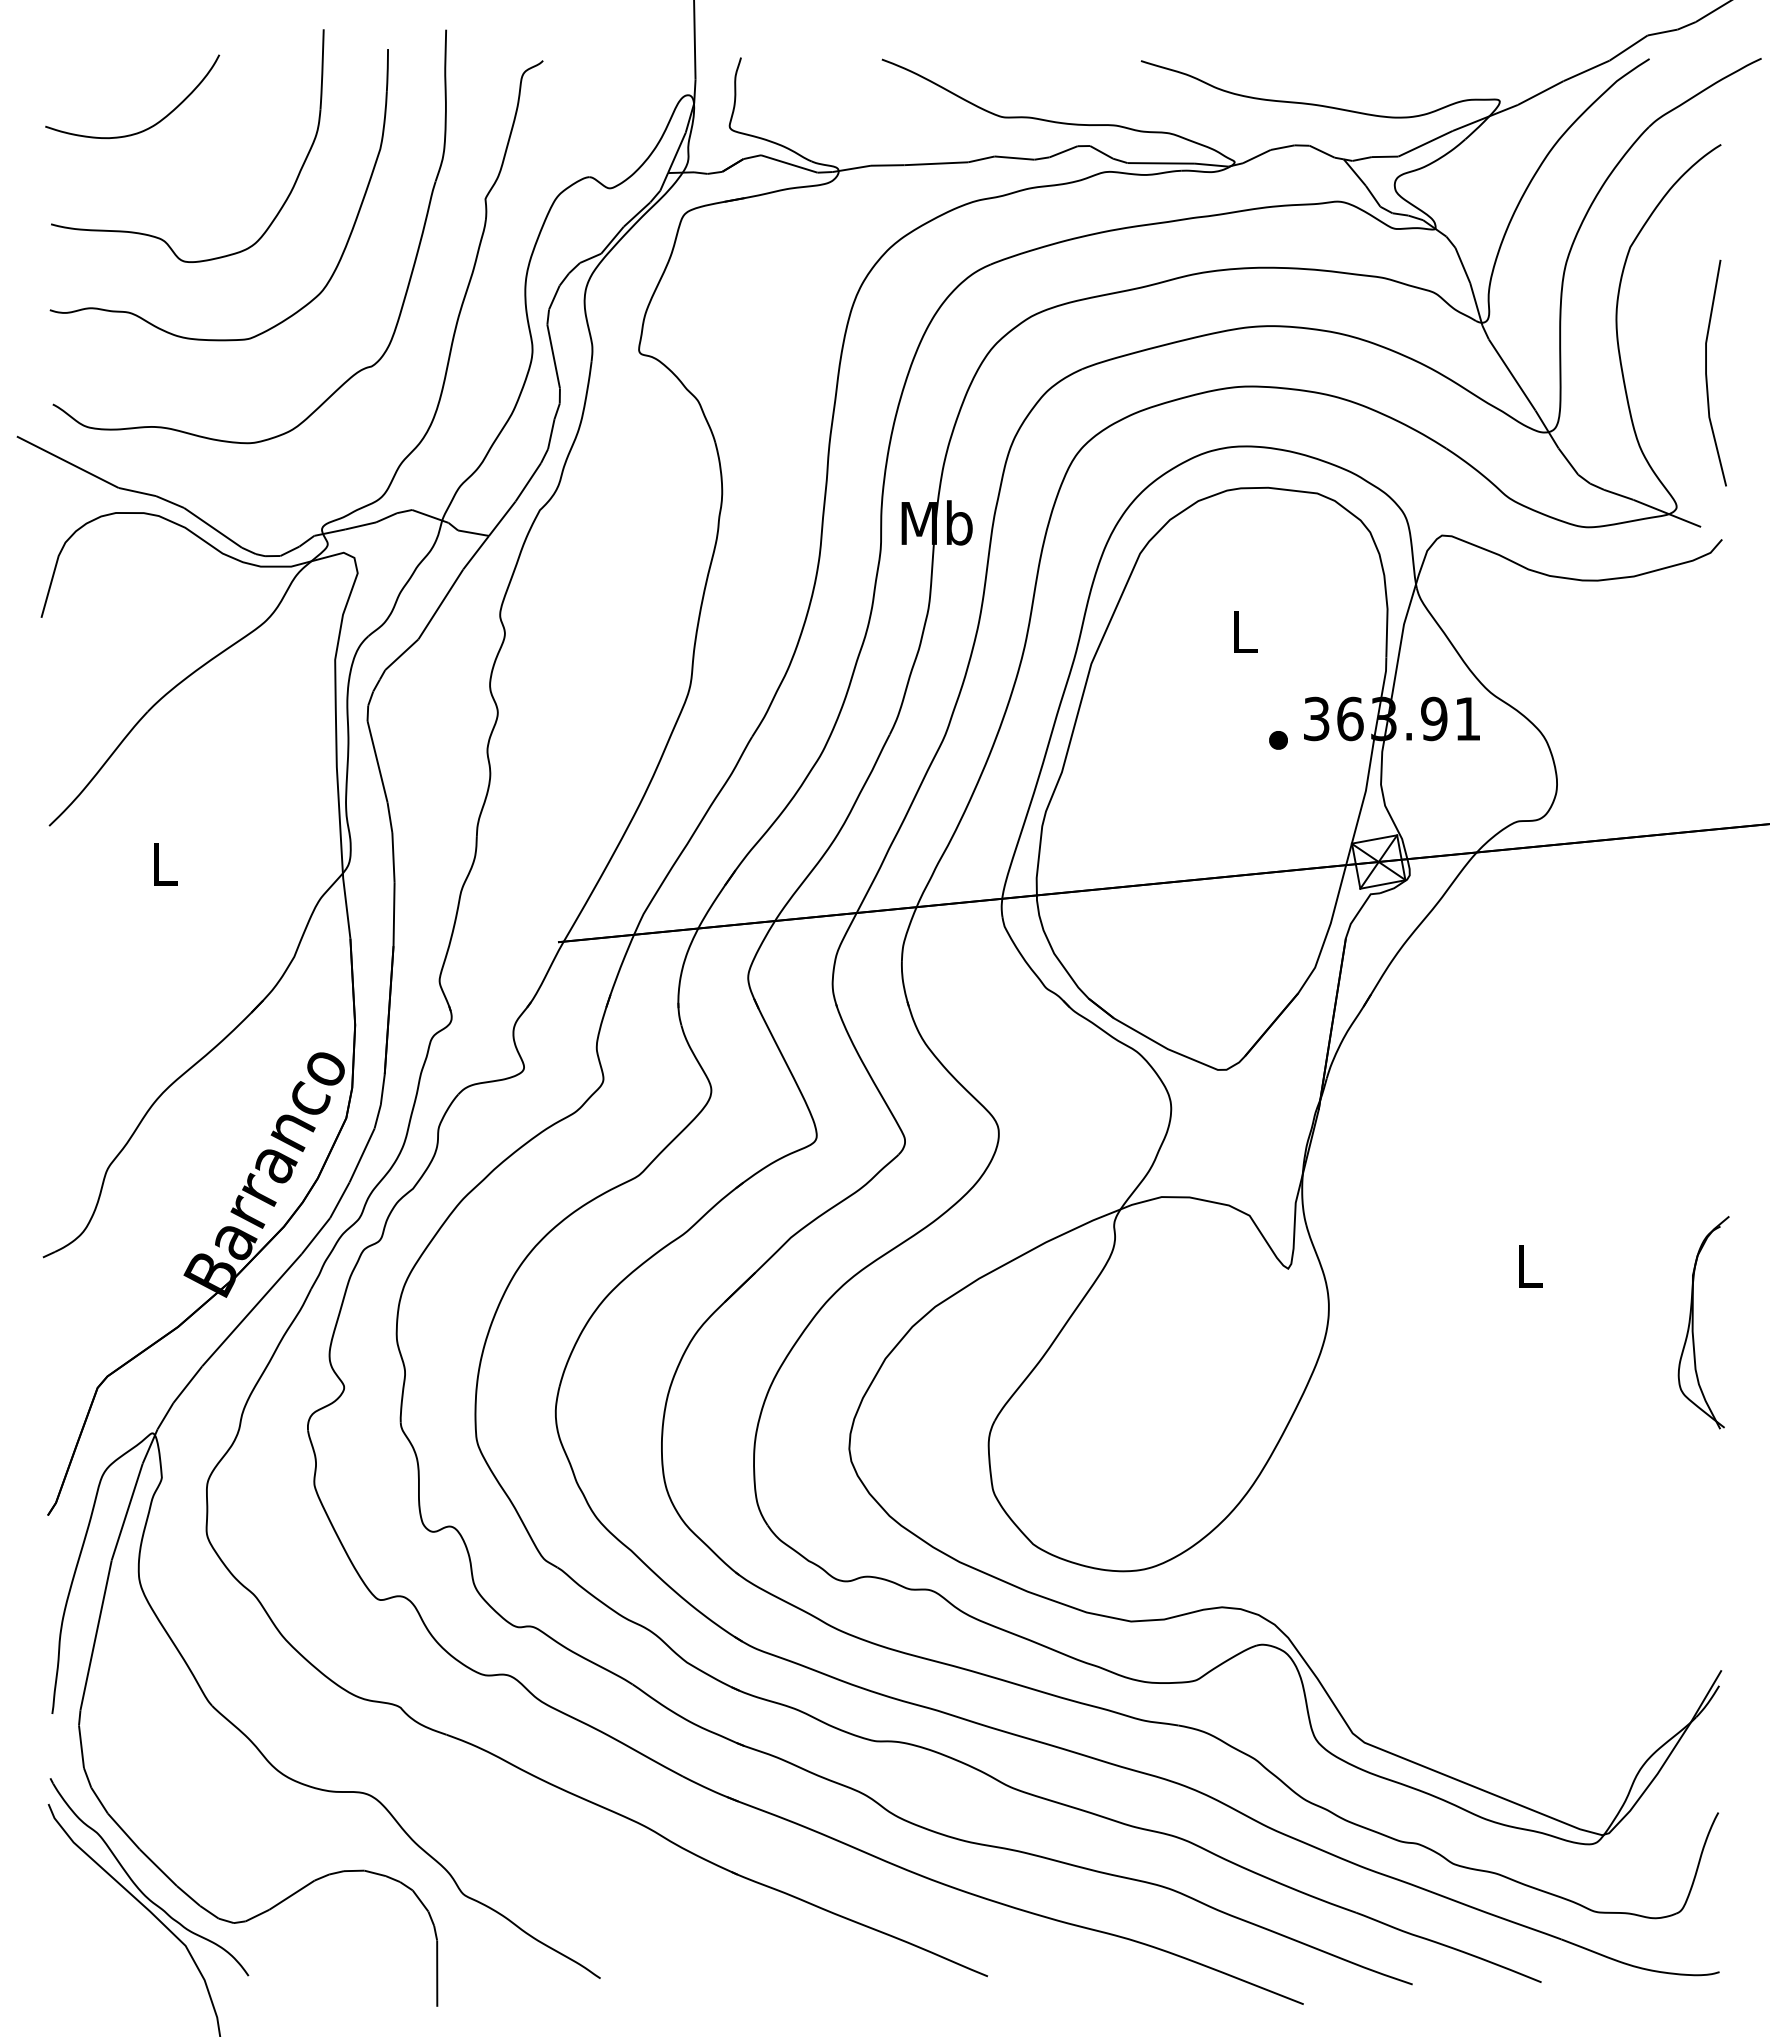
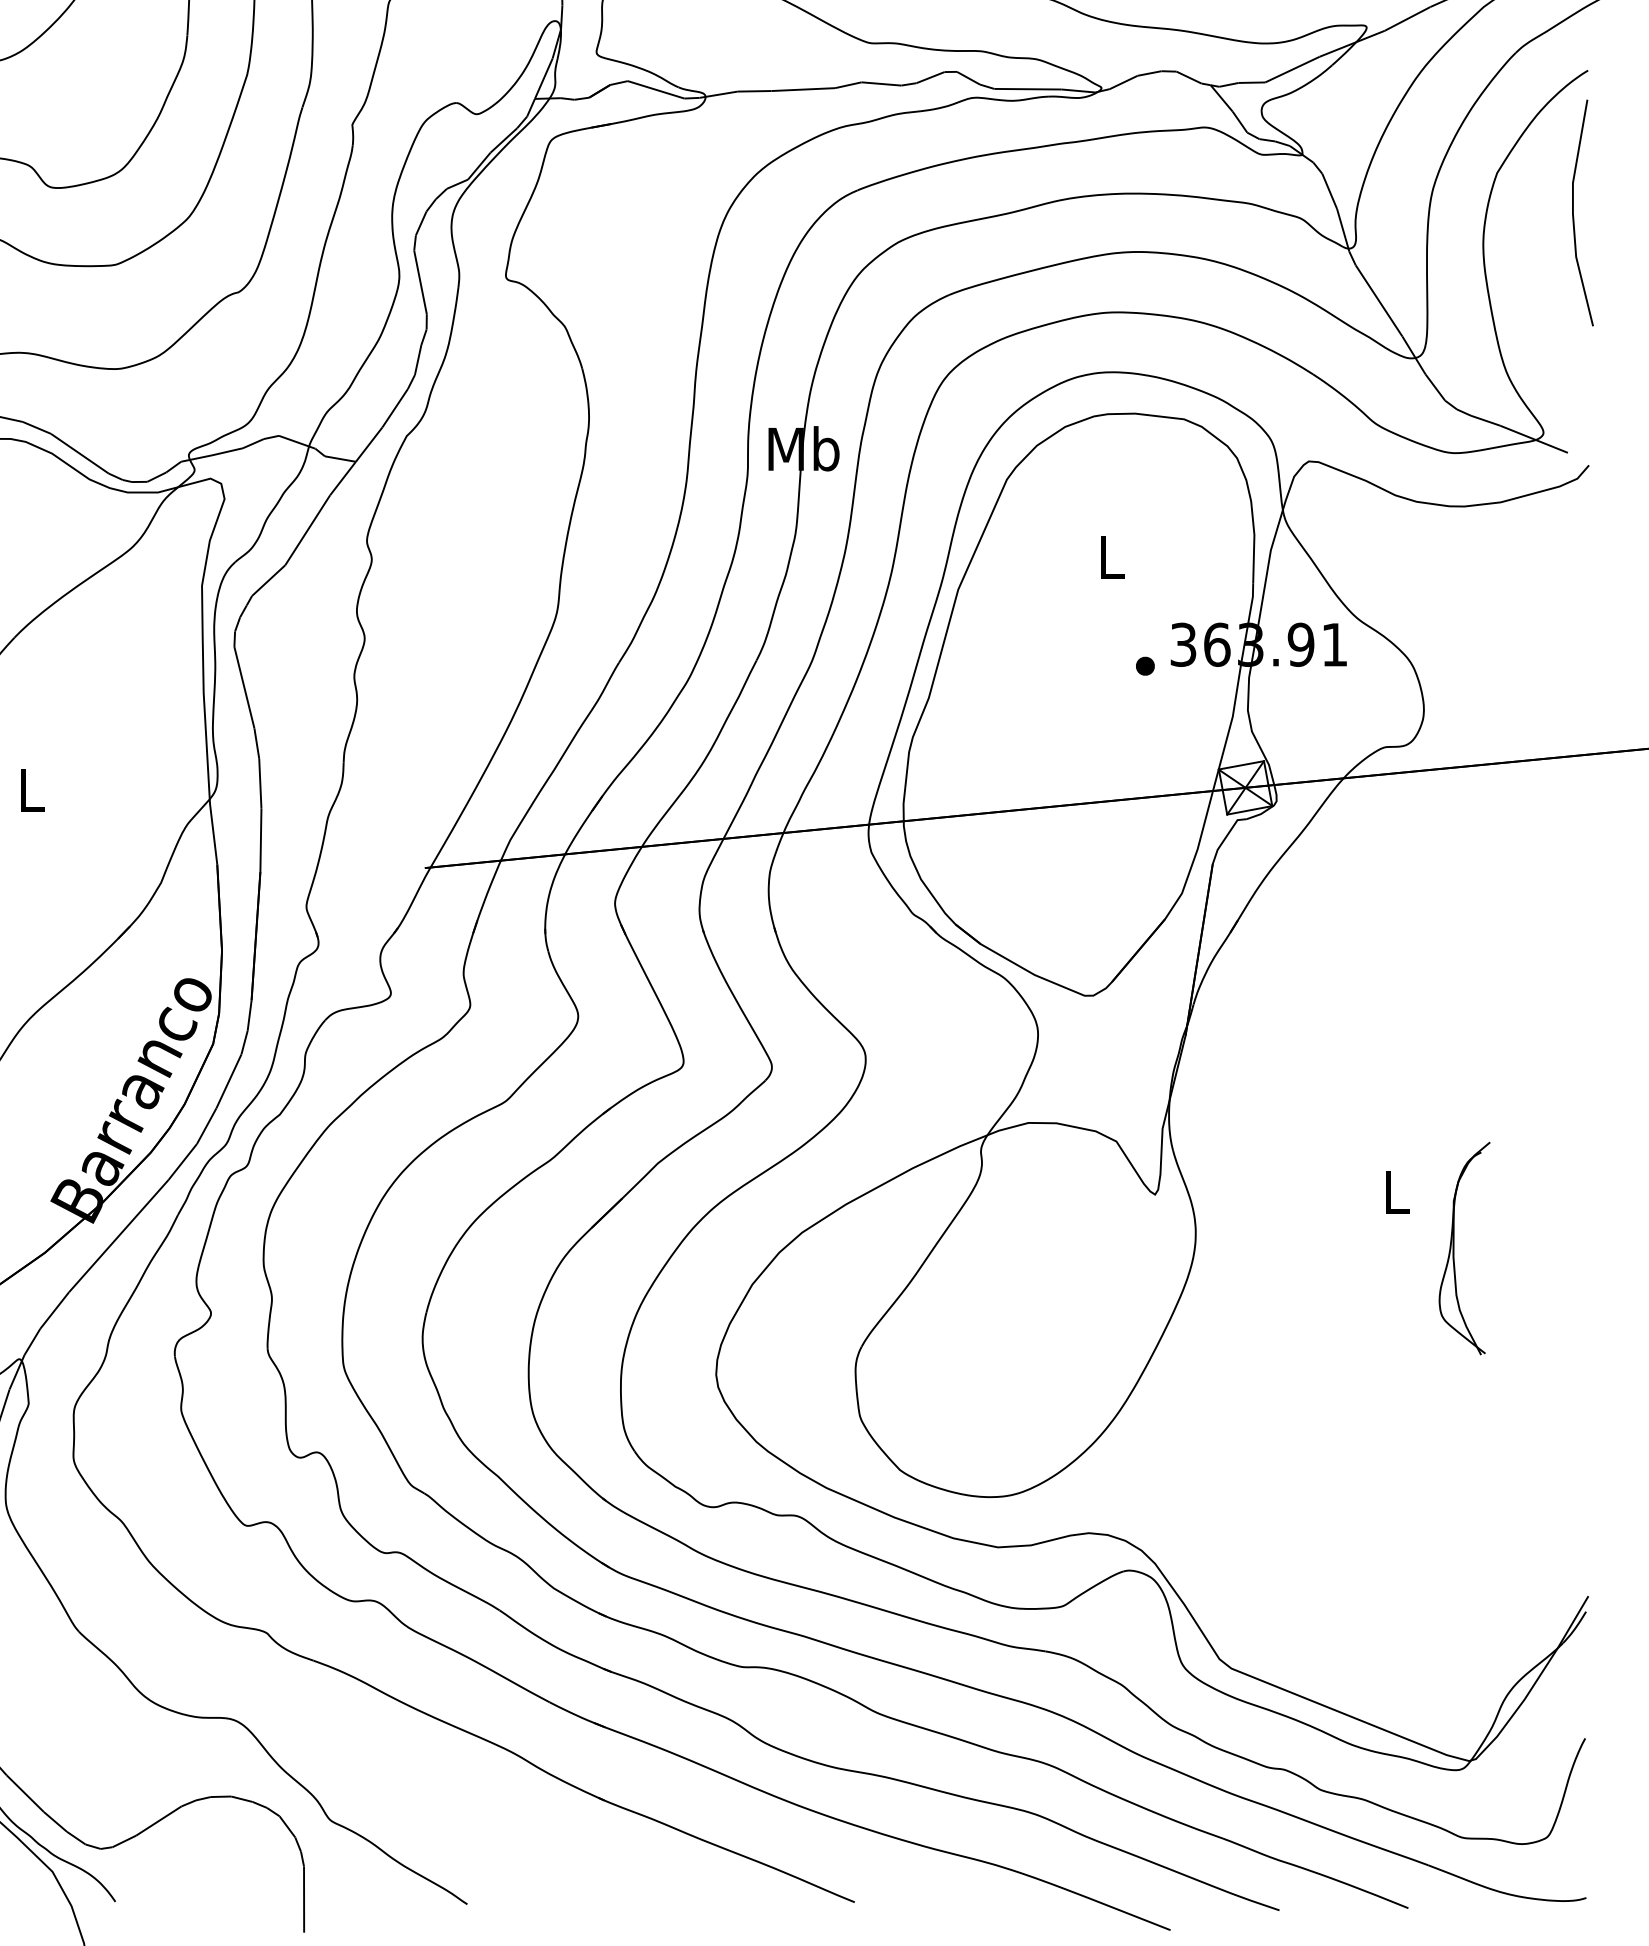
line: (1707, 375) -> (1574, 215), moved
part: (1693, 1322) -> (1454, 1248), moved

